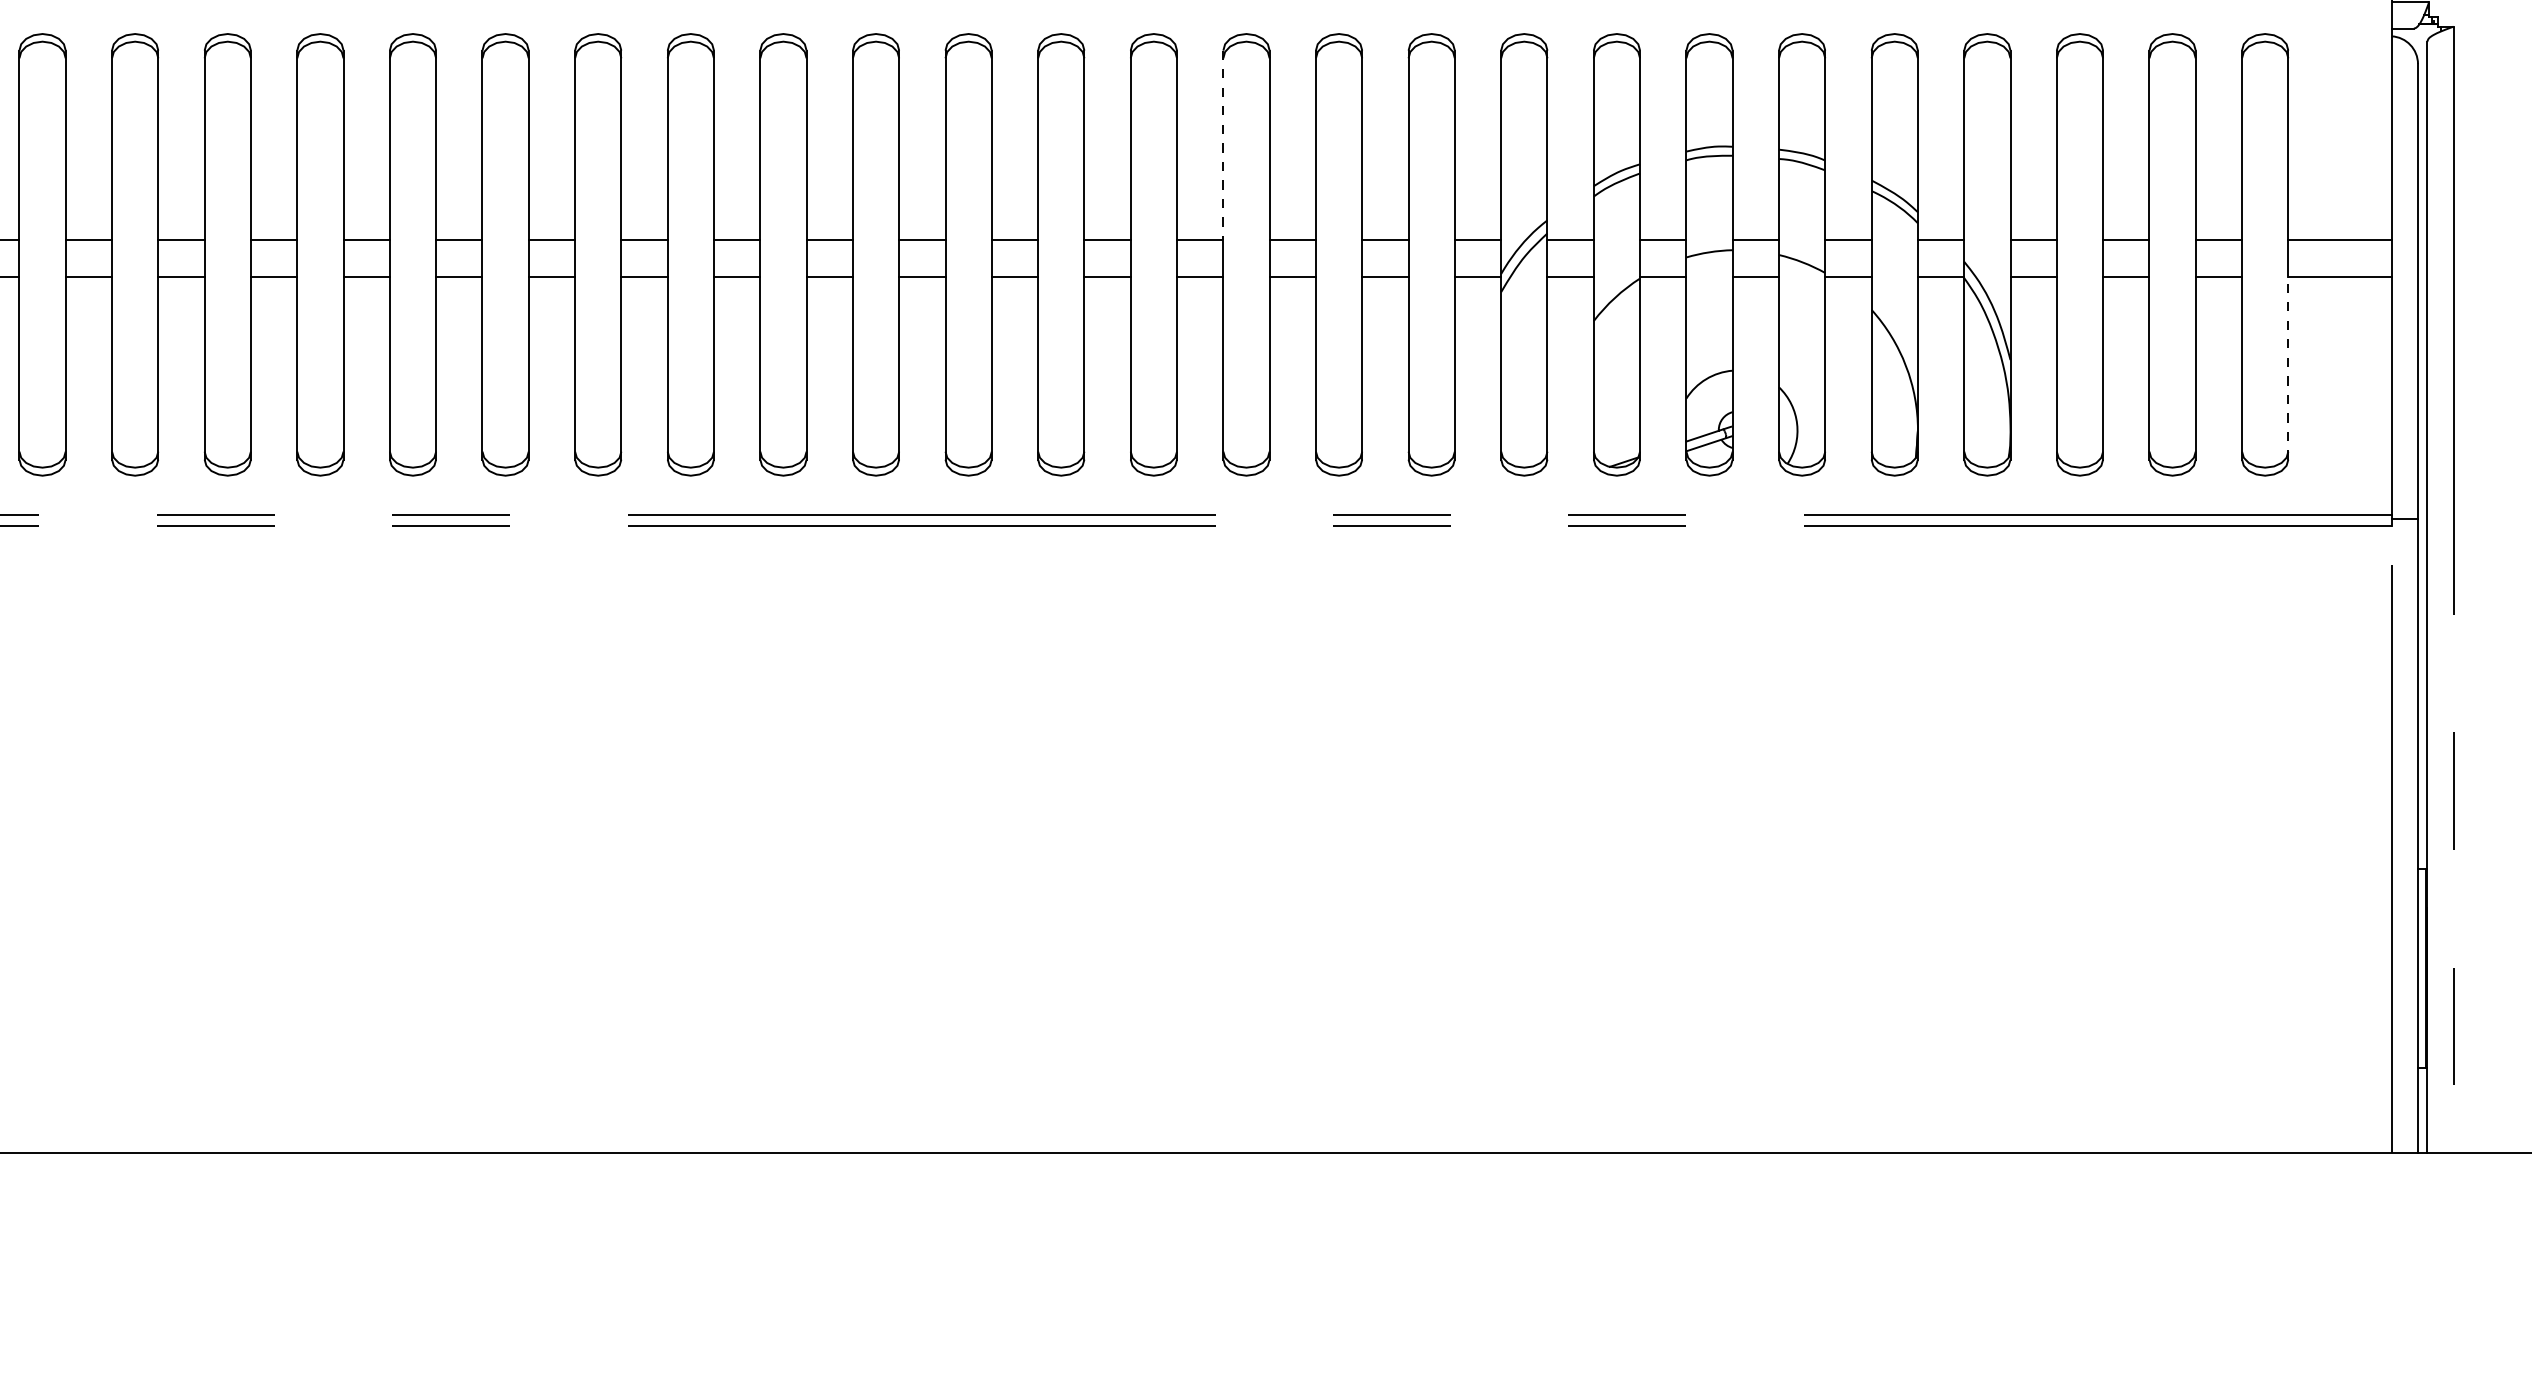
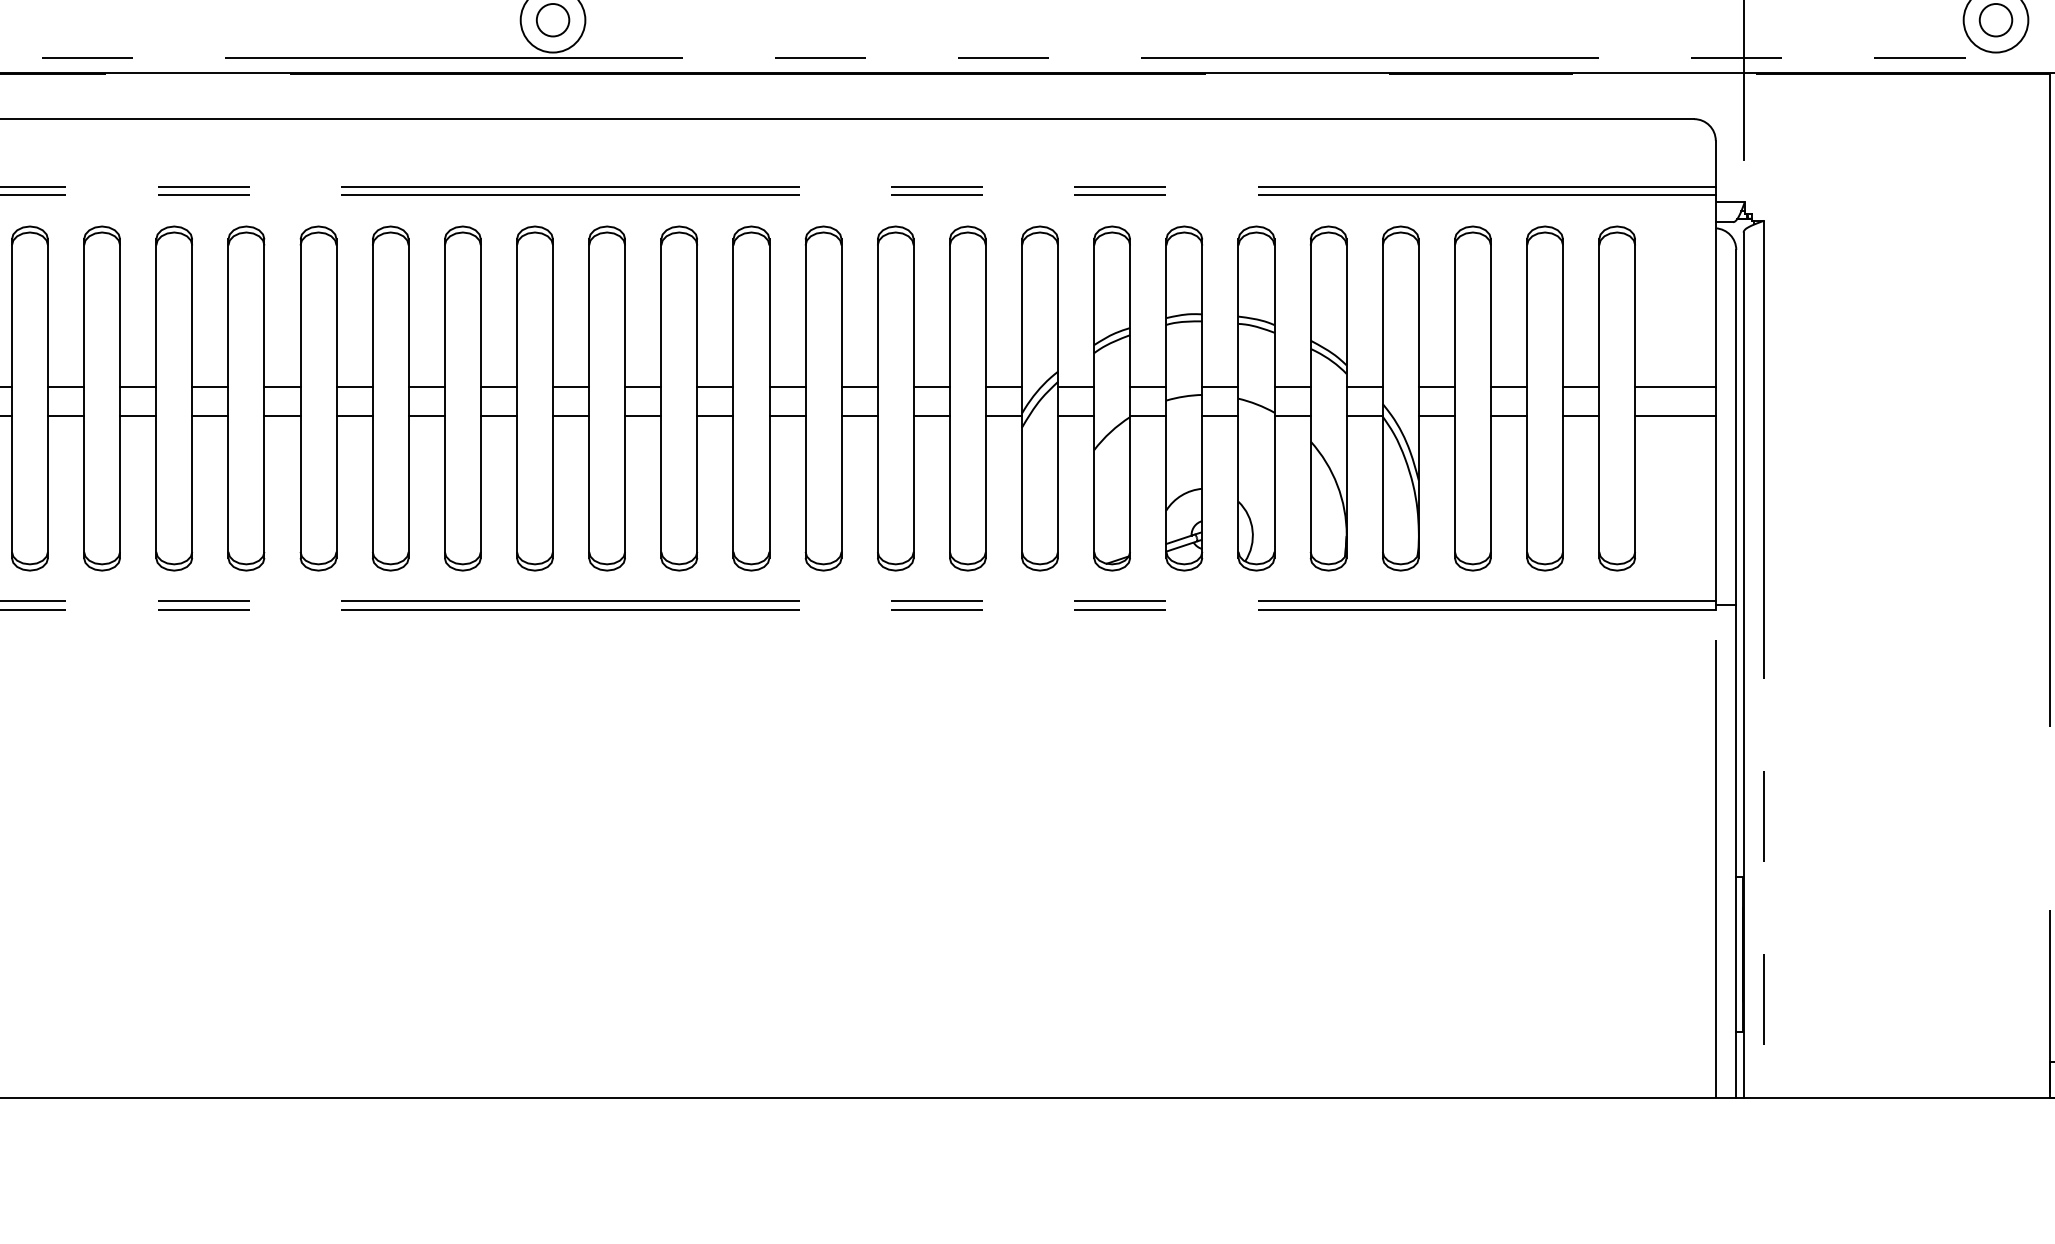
line: (1223, 145) -> (805, 313), dashed -> solid
line: (2288, 367) -> (1635, 486), dashed -> solid

